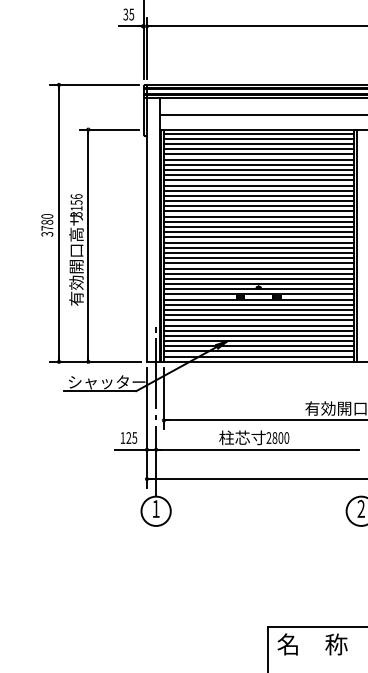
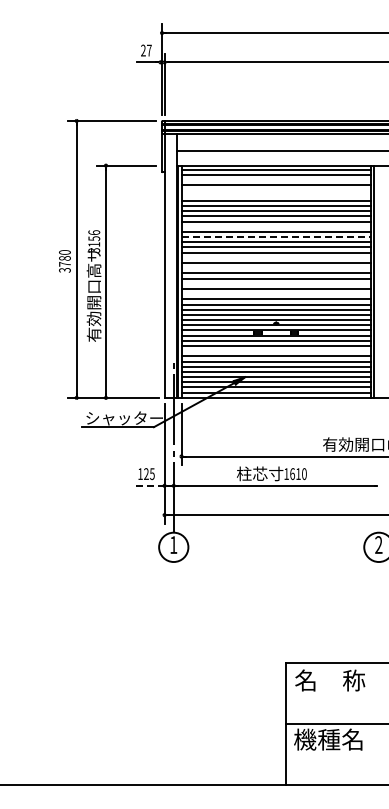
text: (128, 14) -> (146, 50), 35 -> 27
line: (258, 144) -> (276, 180), removed
line: (258, 154) -> (276, 190), removed
line: (258, 159) -> (276, 195), removed
line: (258, 190) -> (276, 226), removed
line: (258, 201) -> (276, 237), solid -> dashed
line: (258, 221) -> (276, 257), removed
line: (258, 232) -> (276, 268), removed
line: (258, 247) -> (276, 283), removed
line: (258, 258) -> (276, 294), removed
line: (258, 315) -> (276, 351), removed
text: (274, 438) -> (292, 474), 2800 -> 1610
line: (129, 449) -> (147, 485), solid -> dashed

